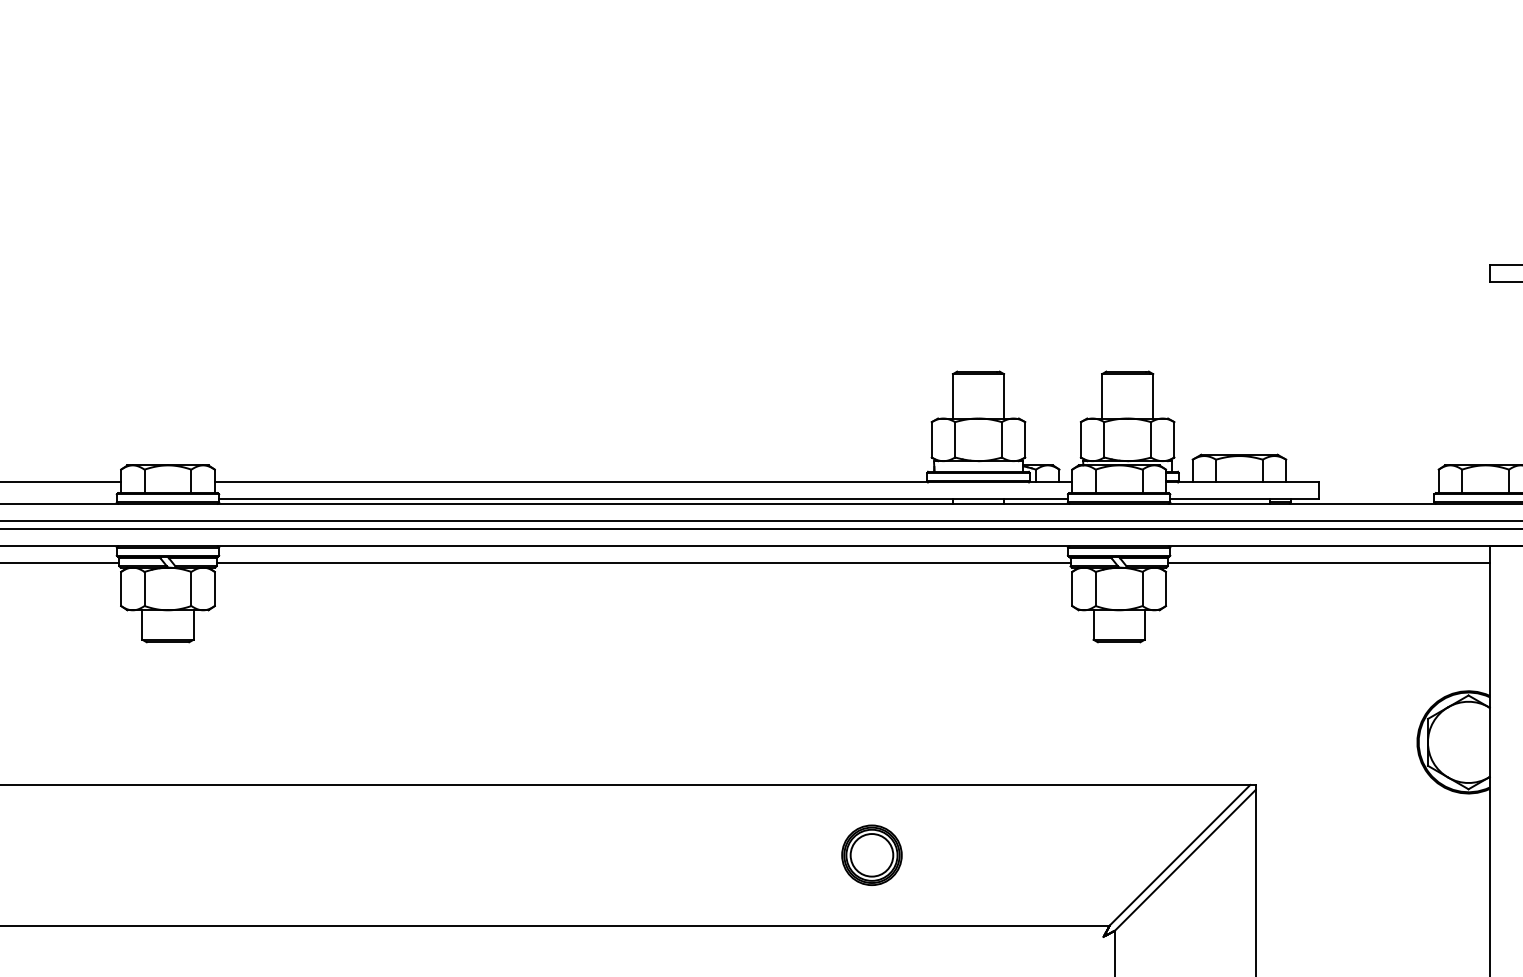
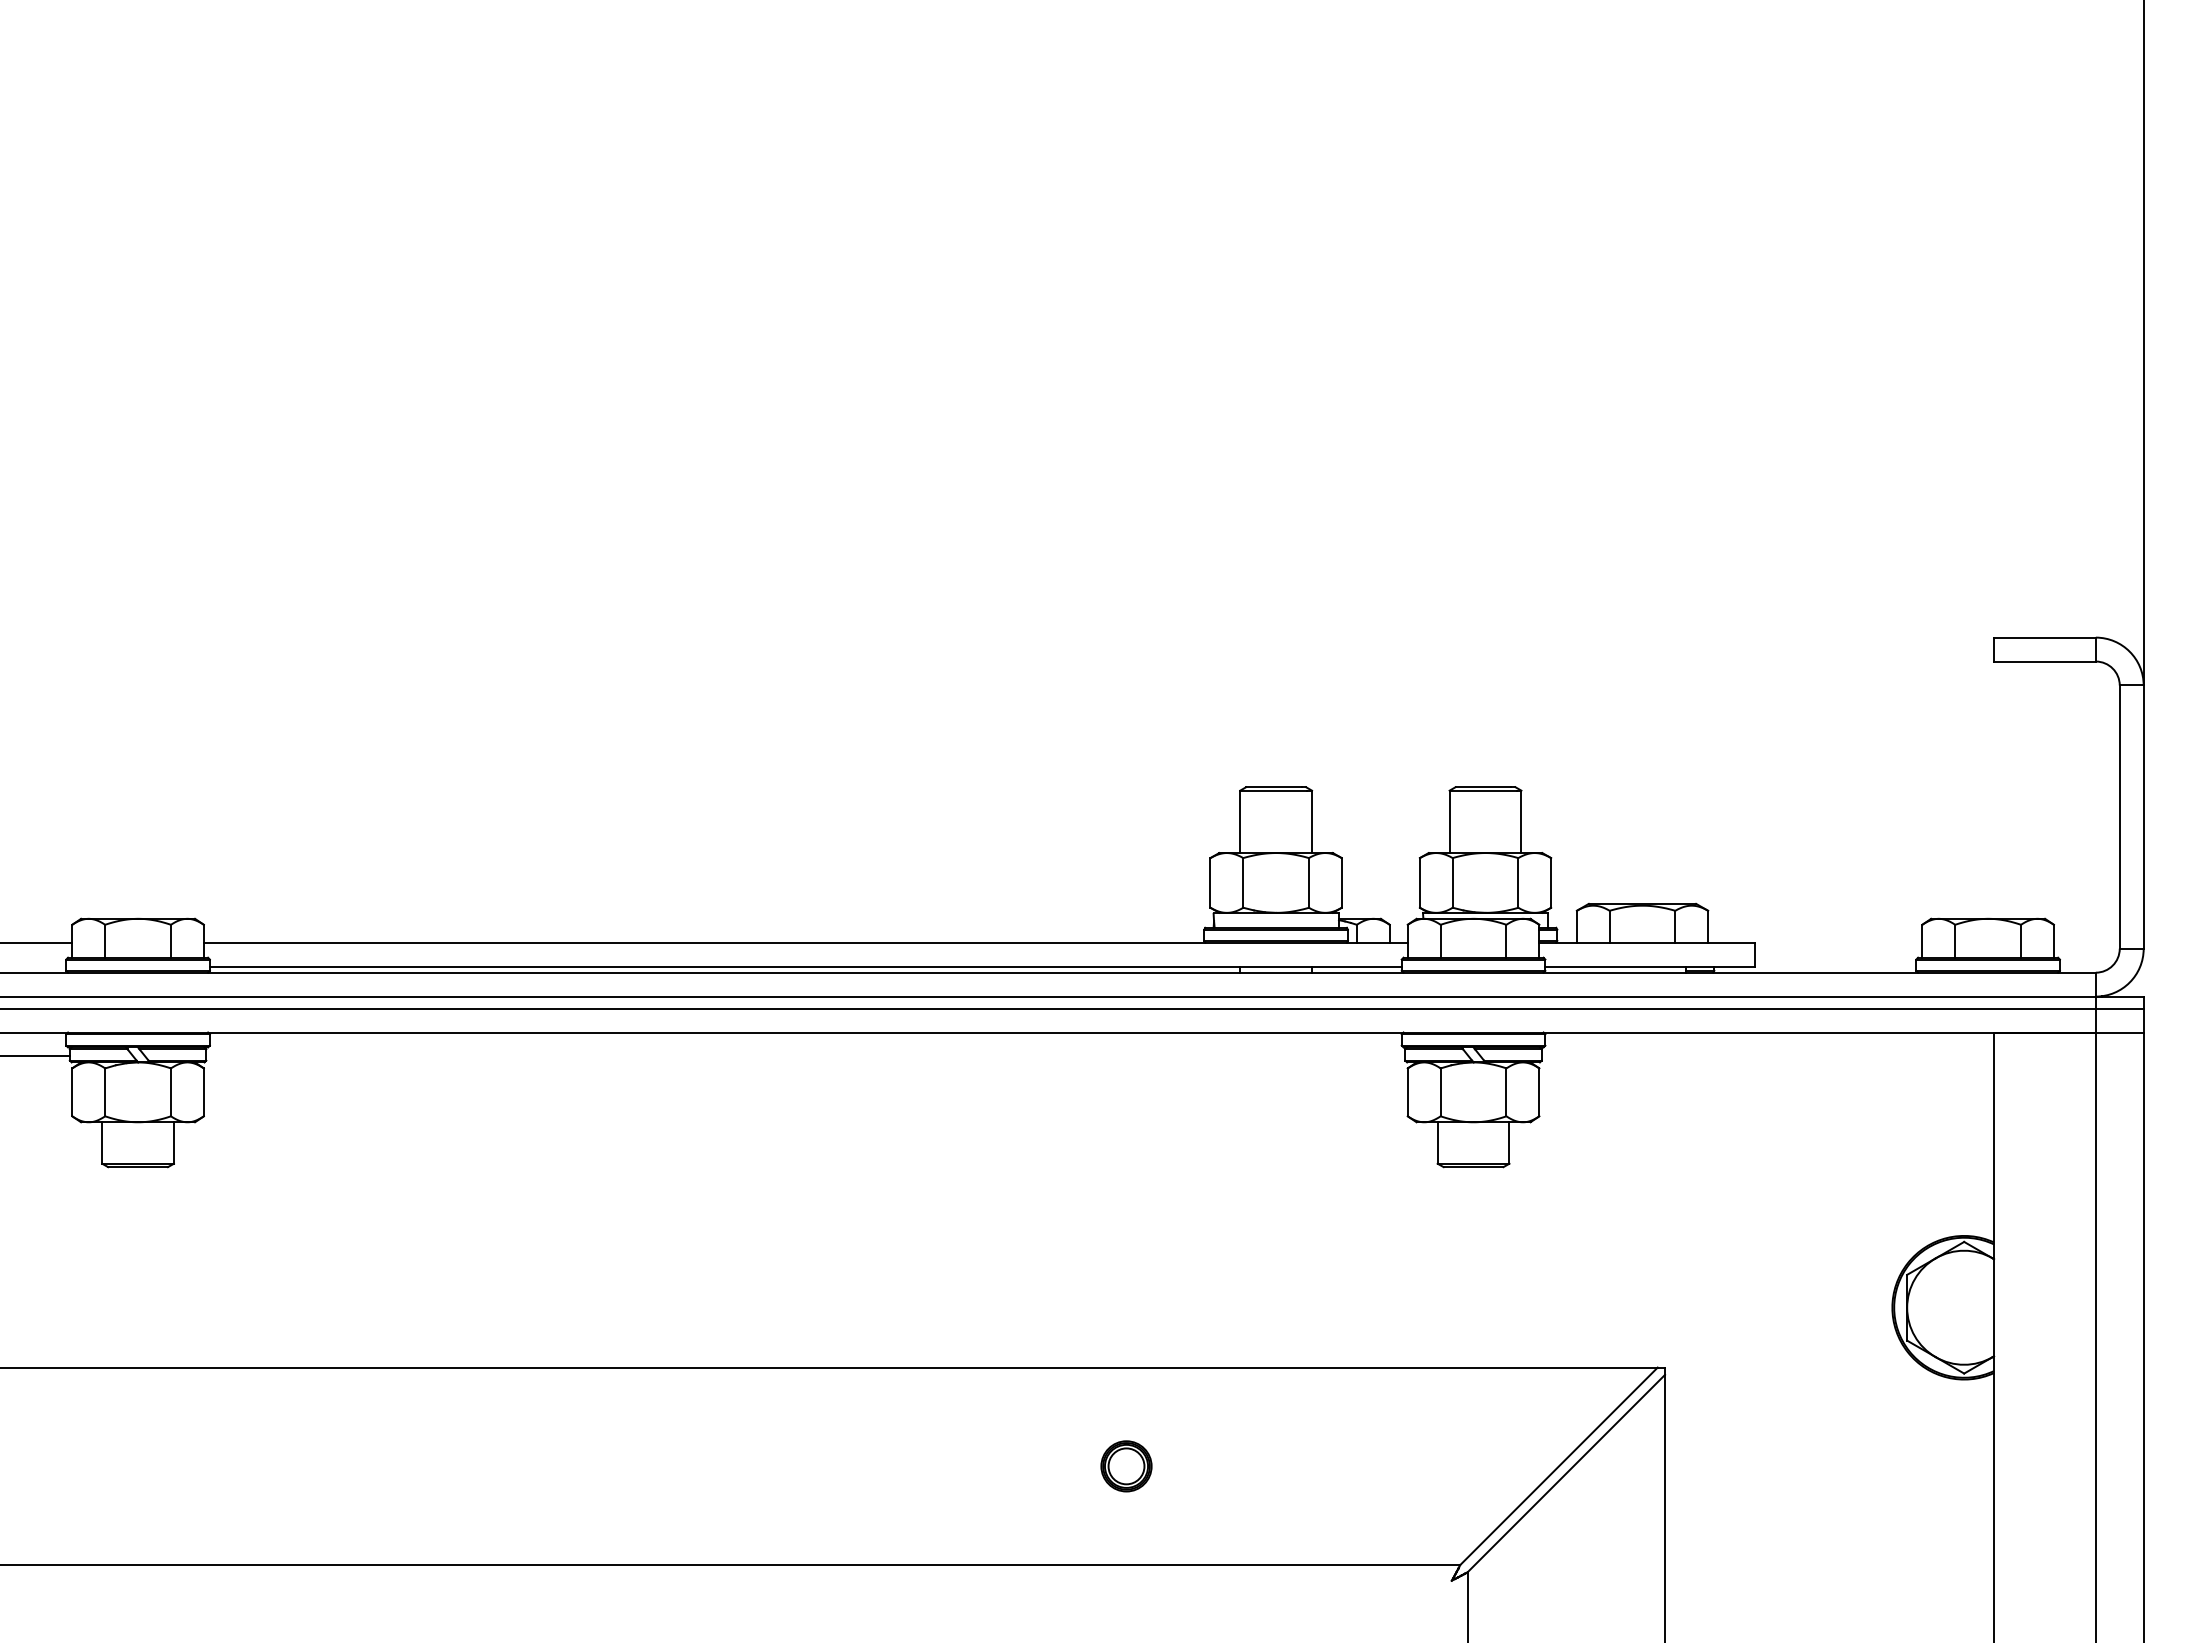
line: (643, 563) -> (805, 1056), removed
line: (1328, 563) -> (1767, 1056), removed
part: (871, 855) -> (1126, 1466), size x0.6

